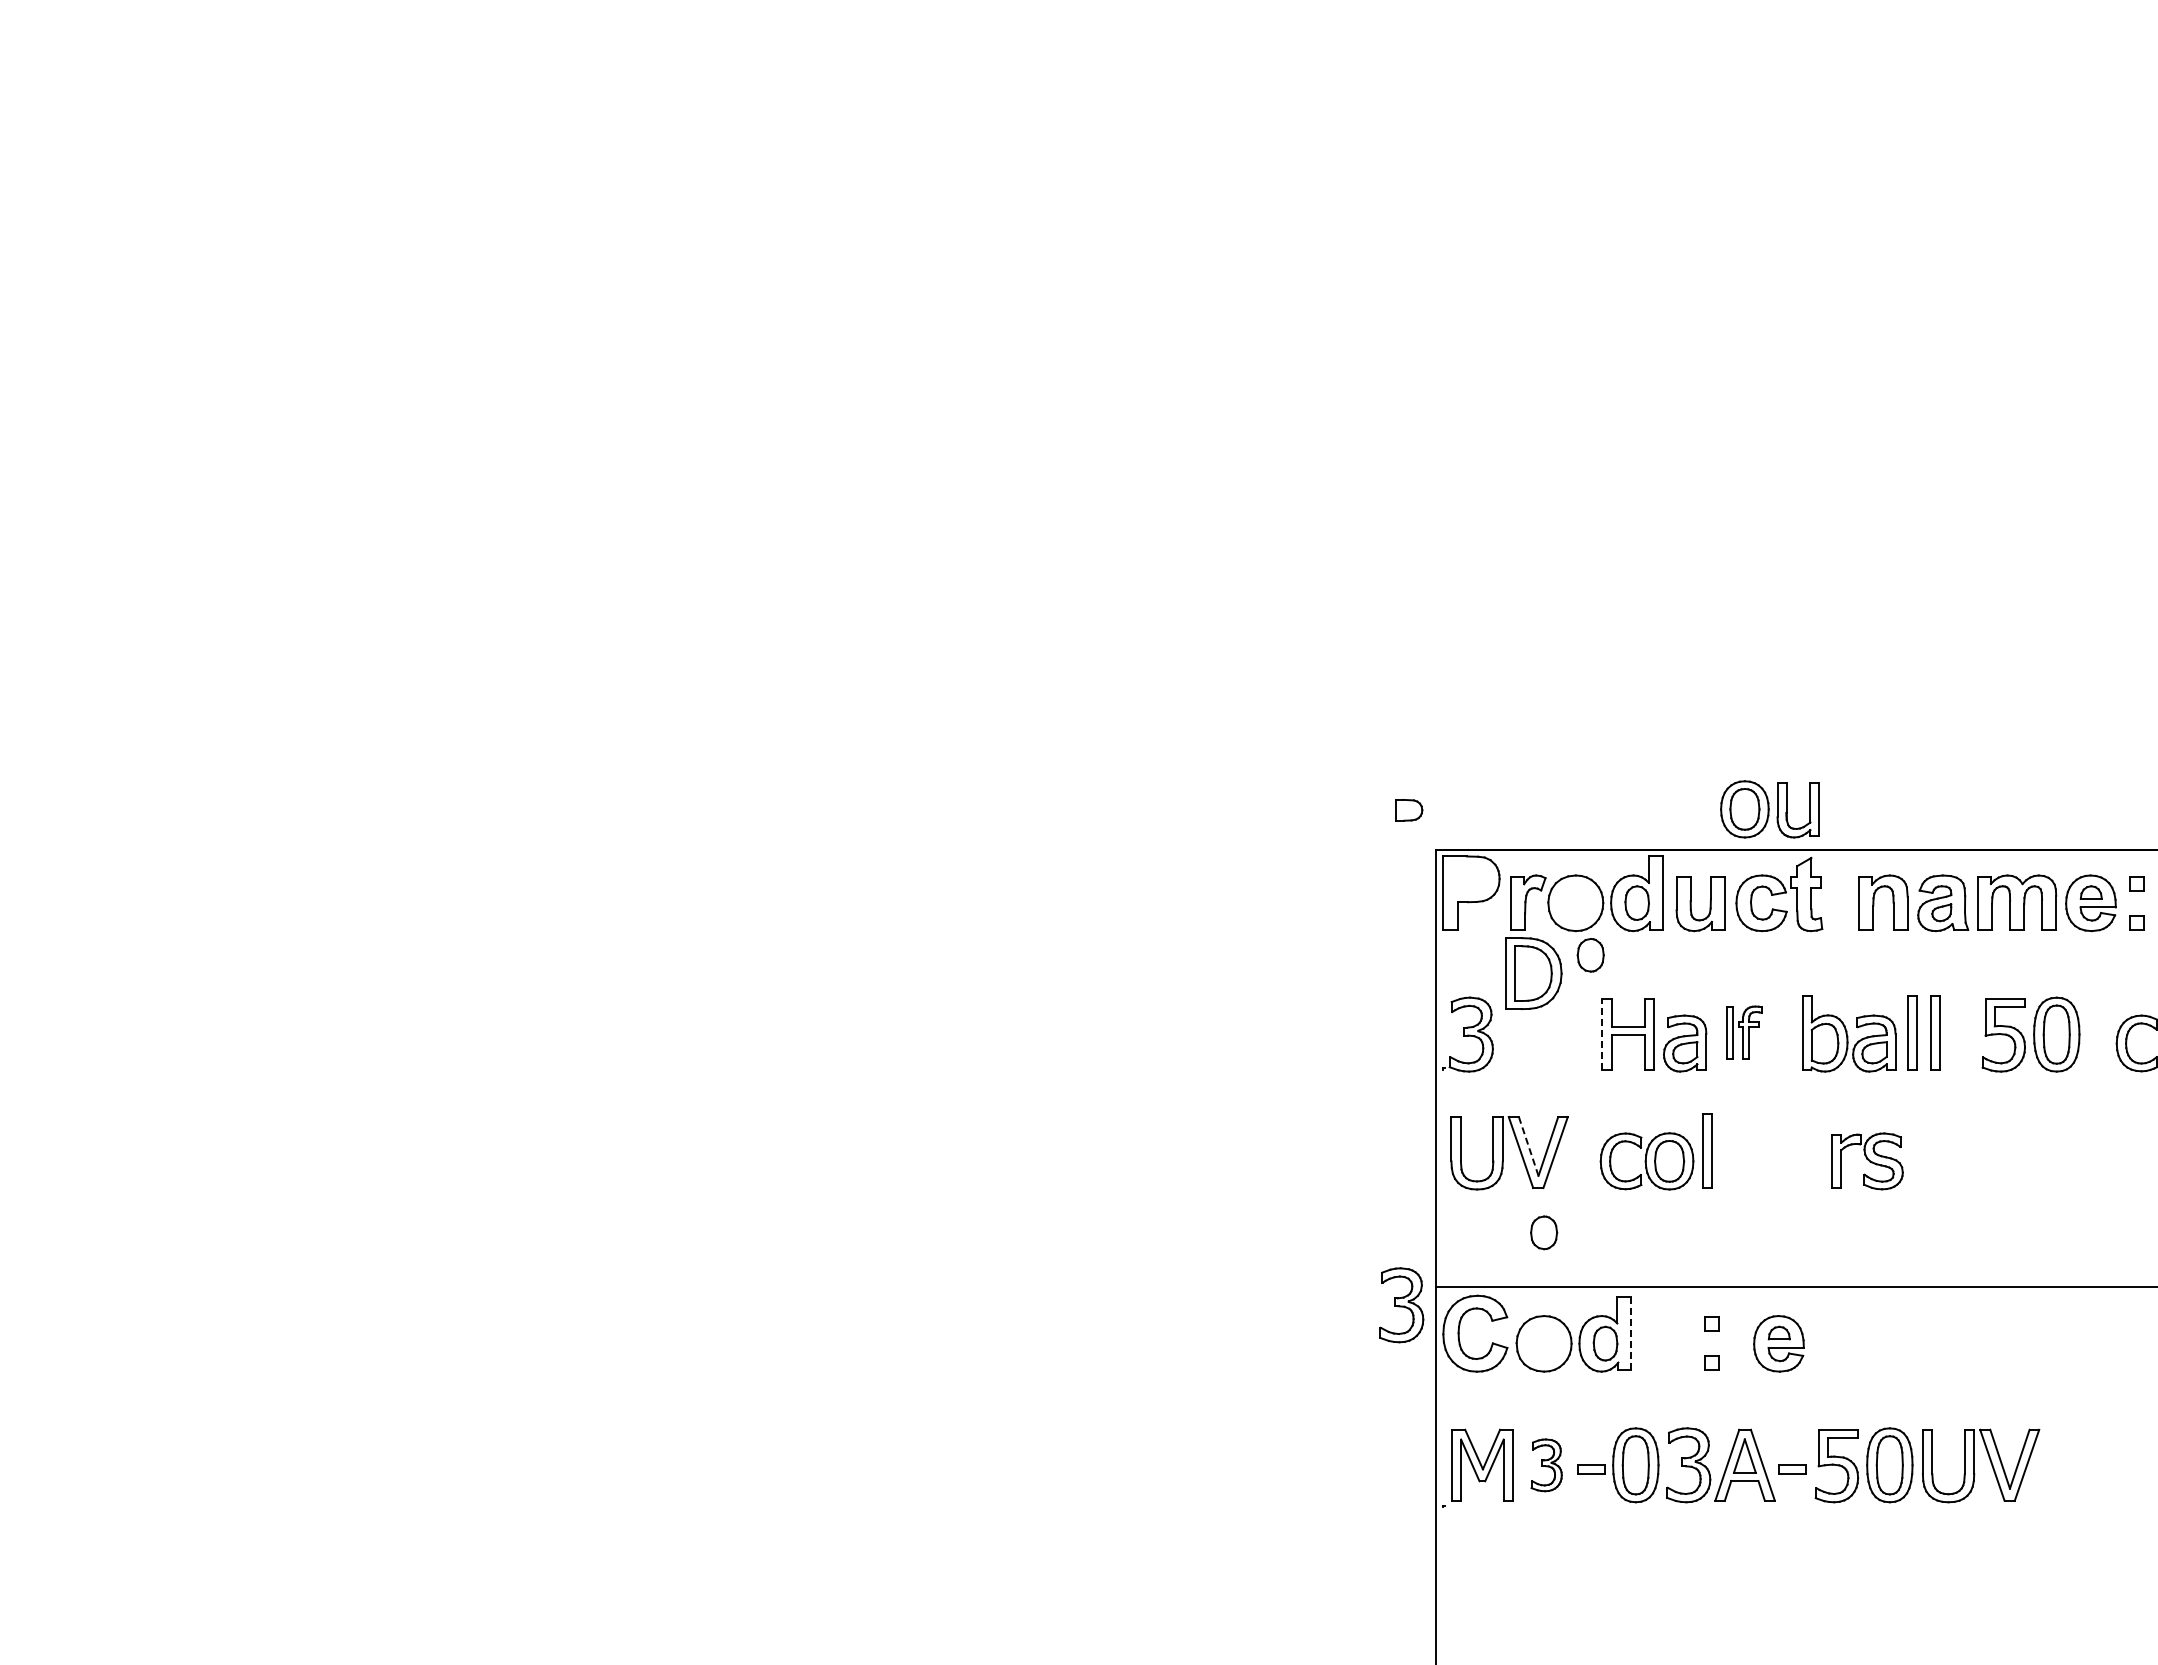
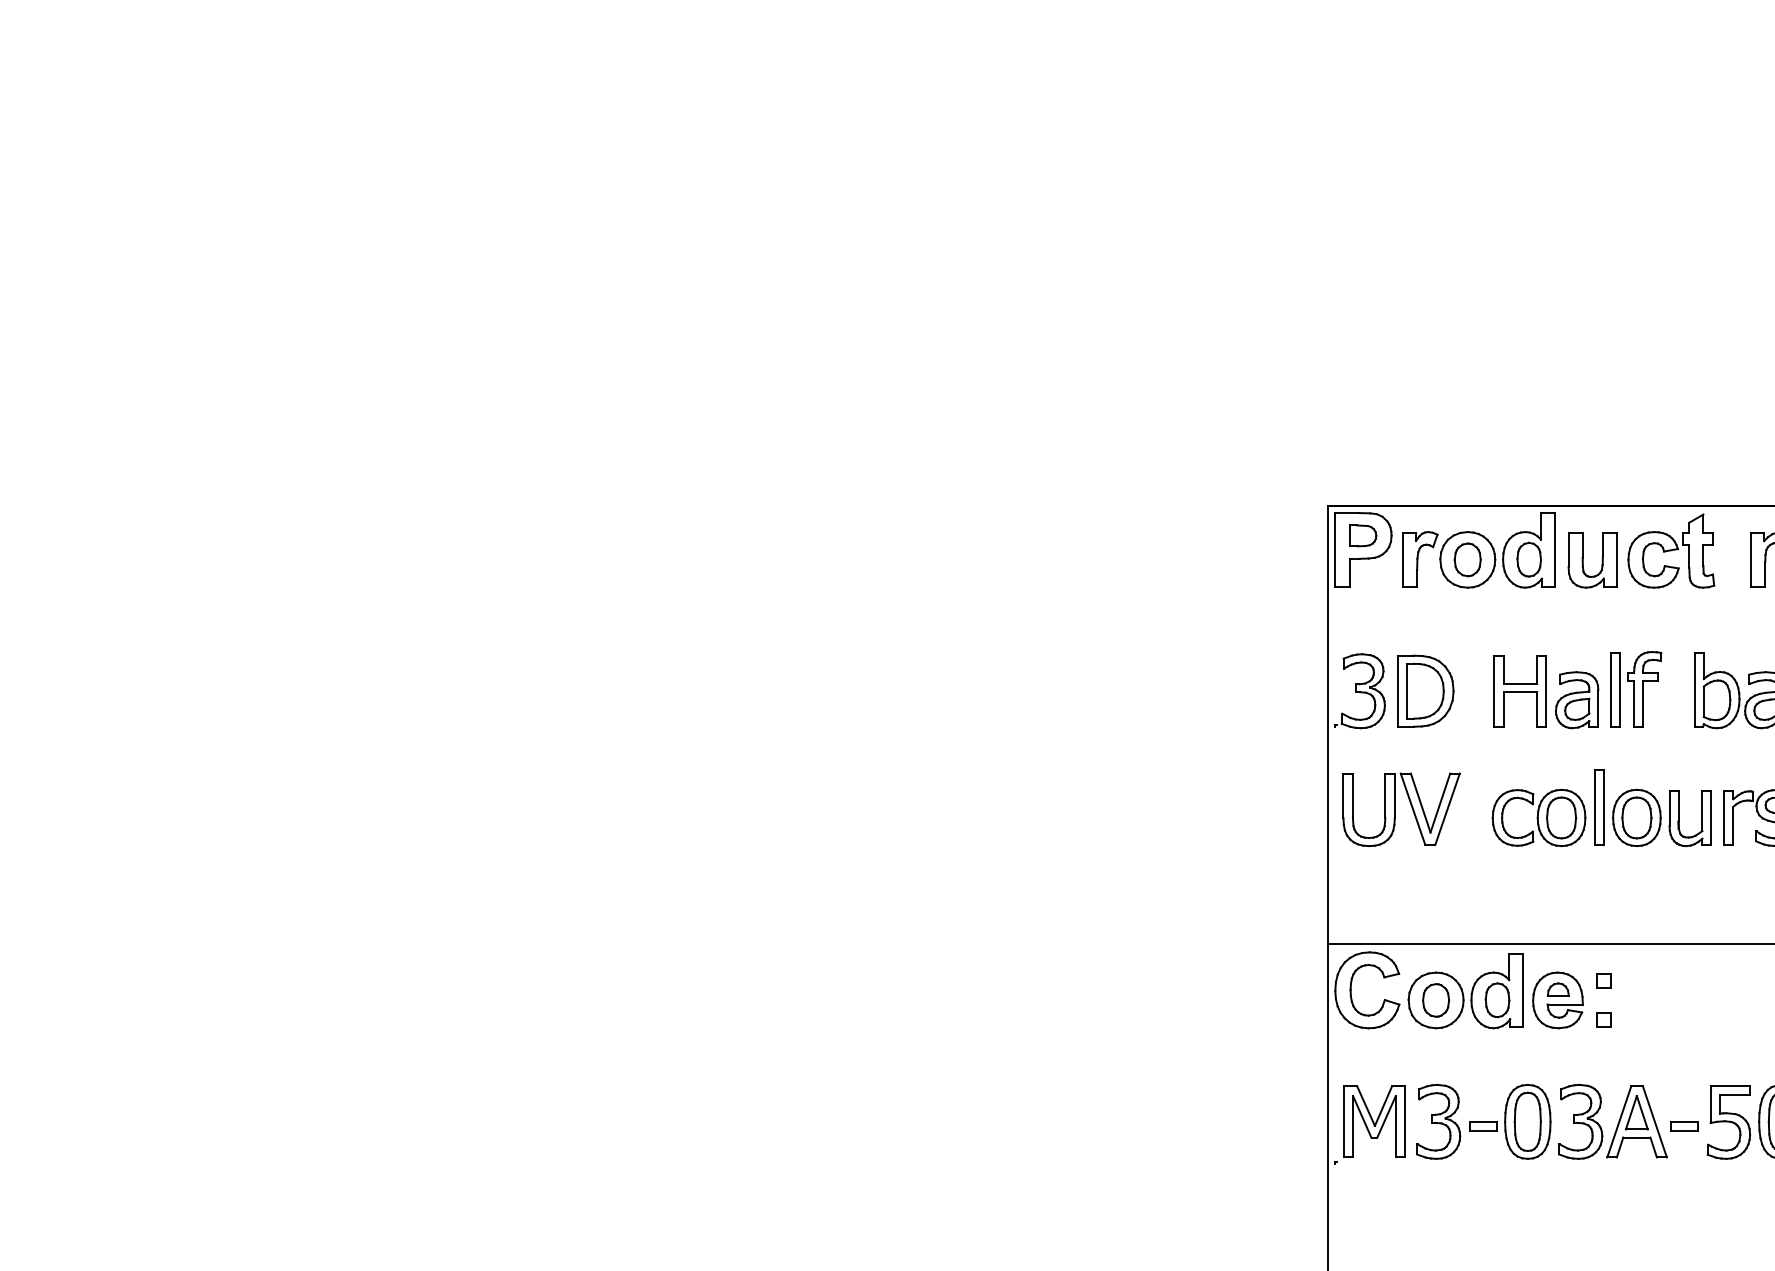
part: (1769, 809) -> (1661, 818), moved
part: (1409, 810) -> (1363, 536), moved
part: (1590, 955) -> (1467, 560), moved
part: (1533, 973) -> (1425, 691), moved
part: (1744, 1032) -> (1636, 689), size x1.43
line: (1602, 1034) -> (1494, 691), dashed -> solid
line: (1528, 1146) -> (1420, 803), dashed -> solid
part: (1544, 1232) -> (1436, 1000), moved
part: (1401, 1305) -> (1293, 962), removed
line: (1631, 1333) -> (1523, 990), dashed -> solid
part: (1778, 1343) -> (1557, 1000), moved
part: (1546, 1465) -> (1438, 1122), size x1.43

